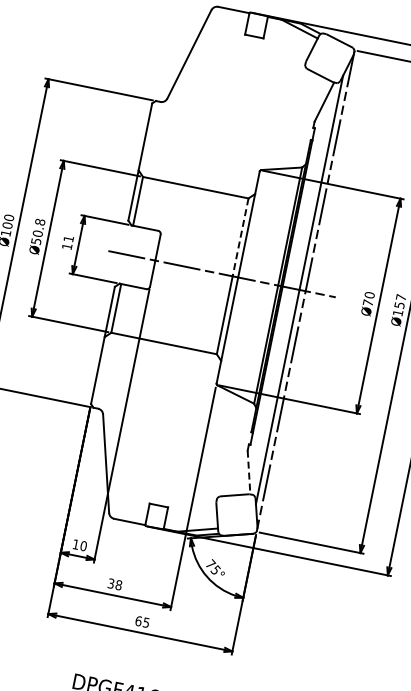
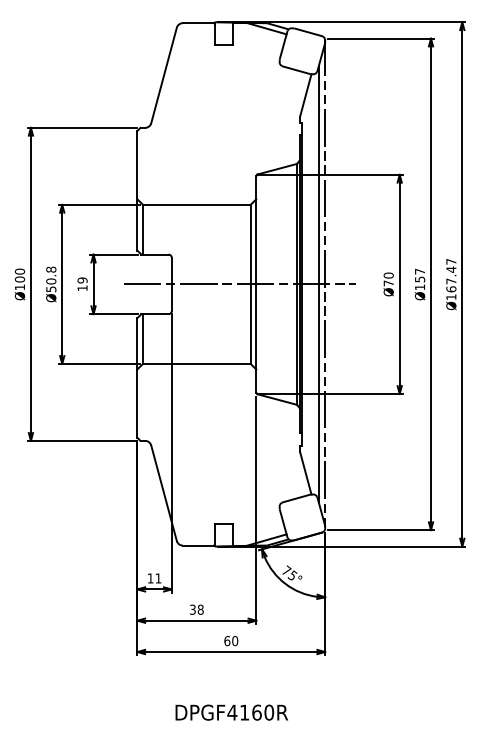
line: (240, 237) -> (250, 244), dashed -> solid
text: (68, 239) -> (82, 280), 11 -> 19
line: (248, 472) -> (305, 473), dashed -> solid
text: (83, 546) -> (158, 578), 10 -> 11
text: (146, 623) -> (235, 641), 65 -> 60

